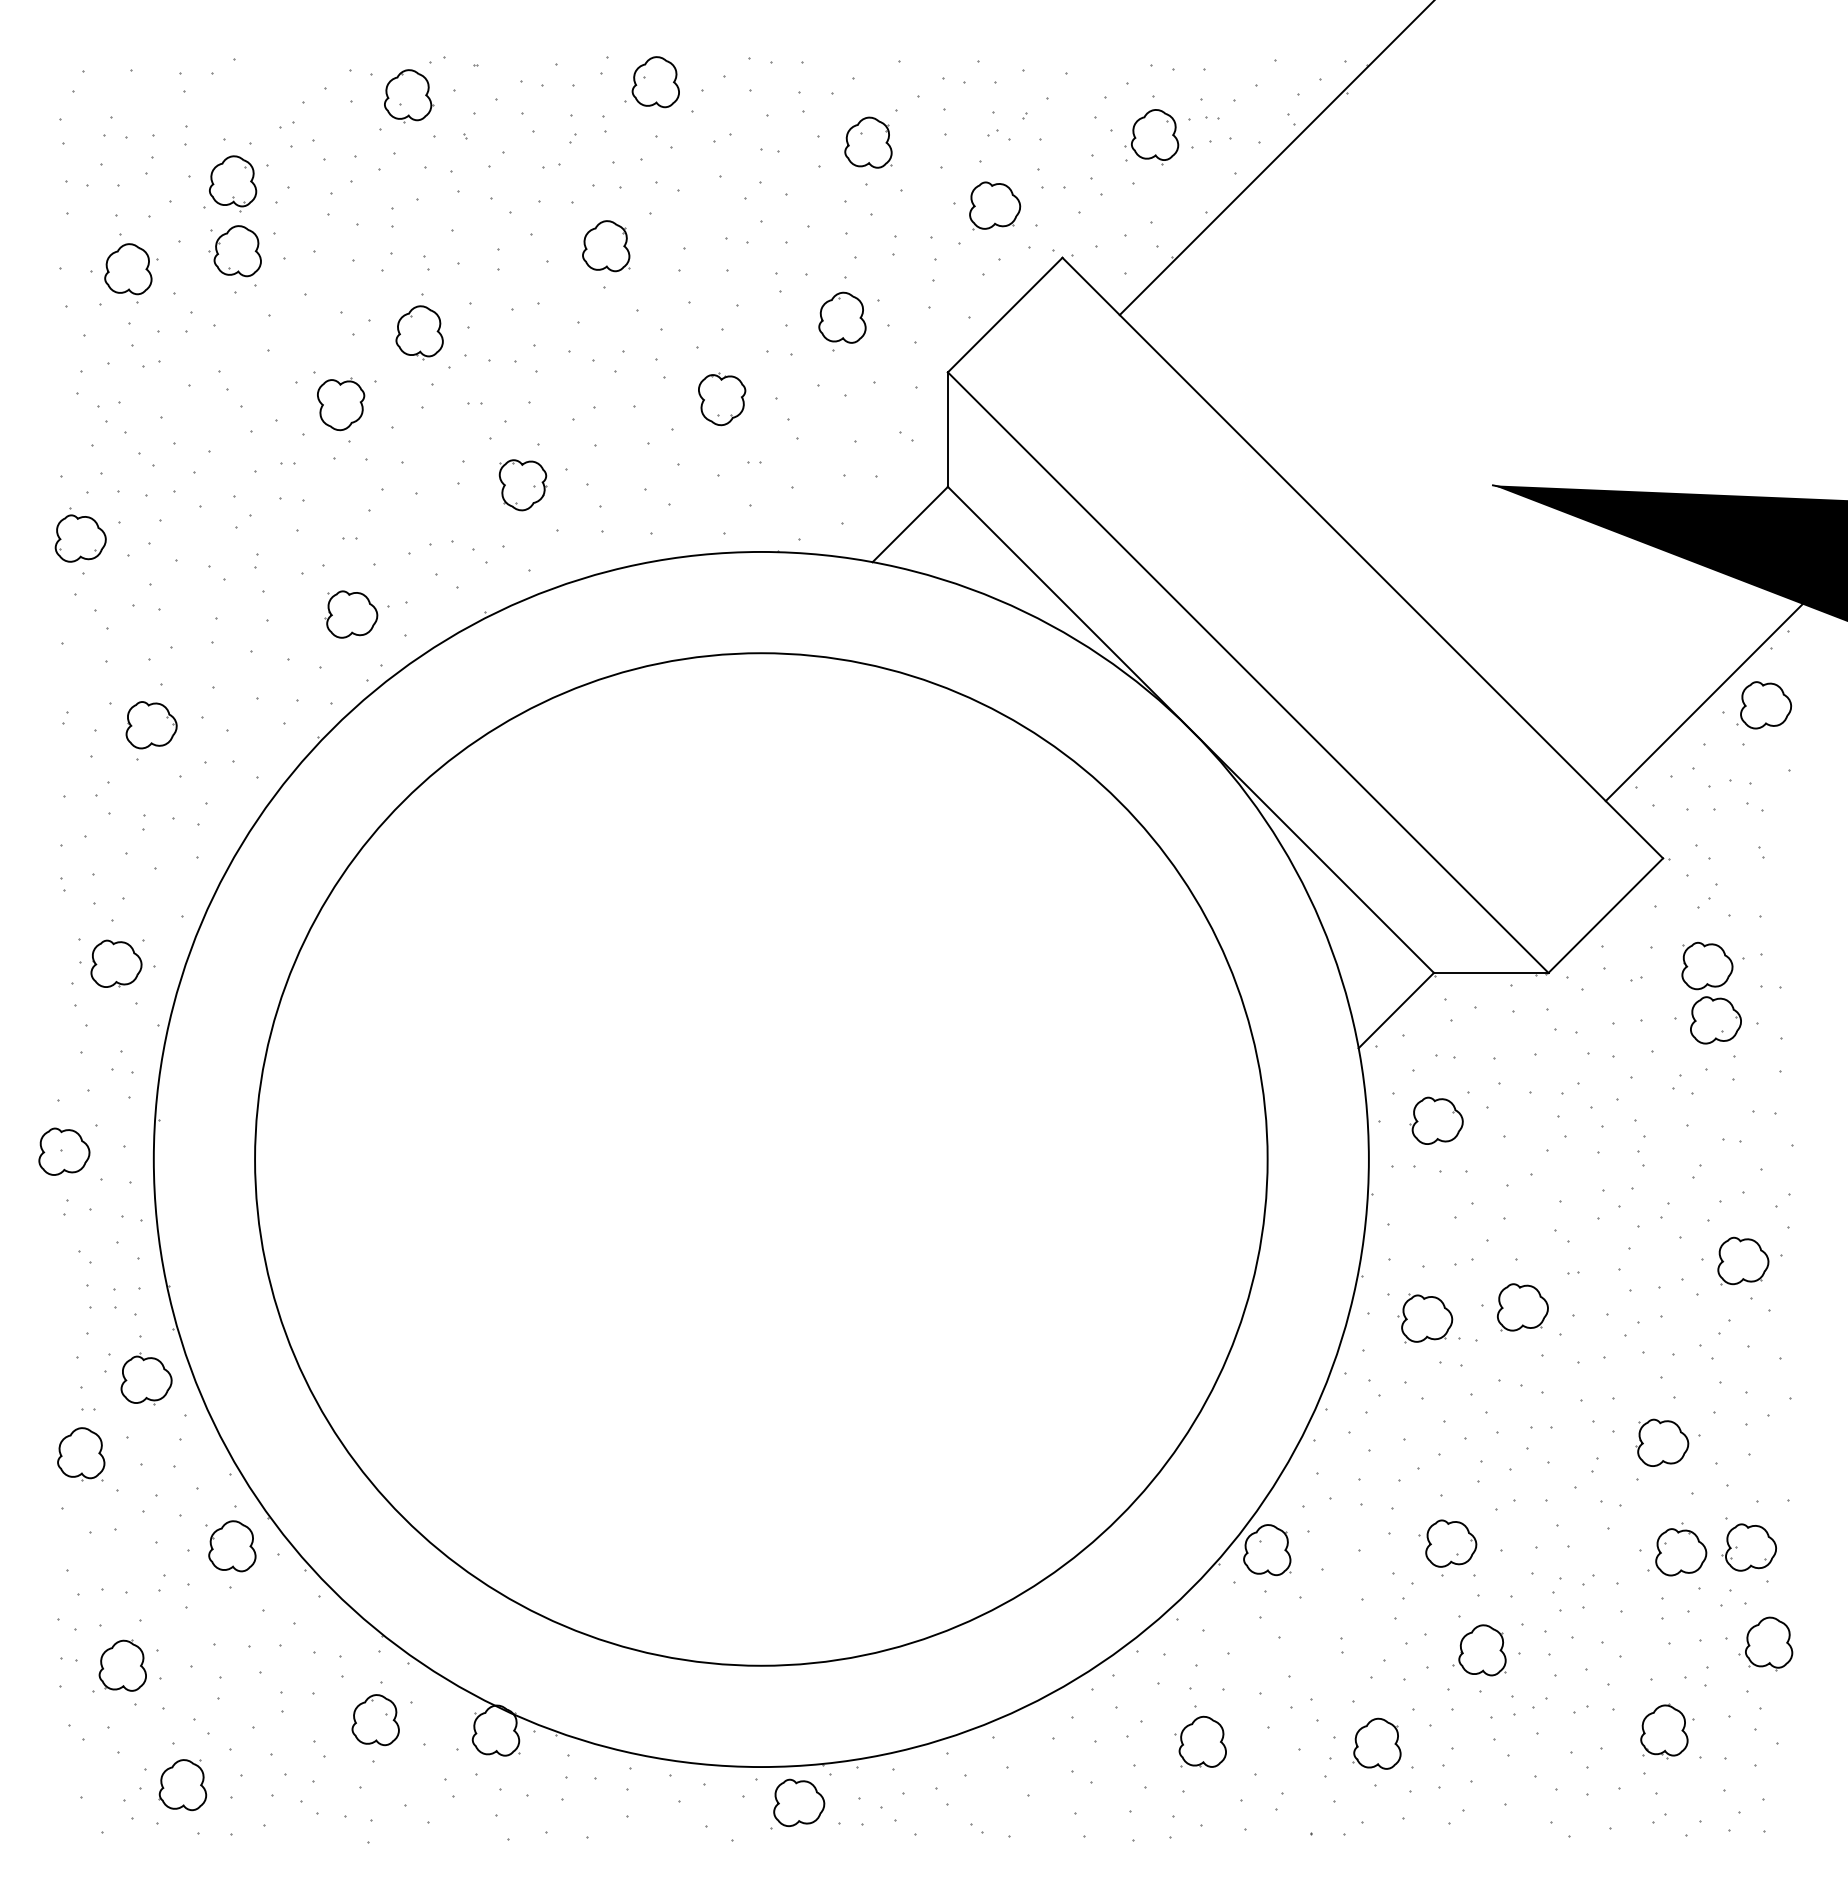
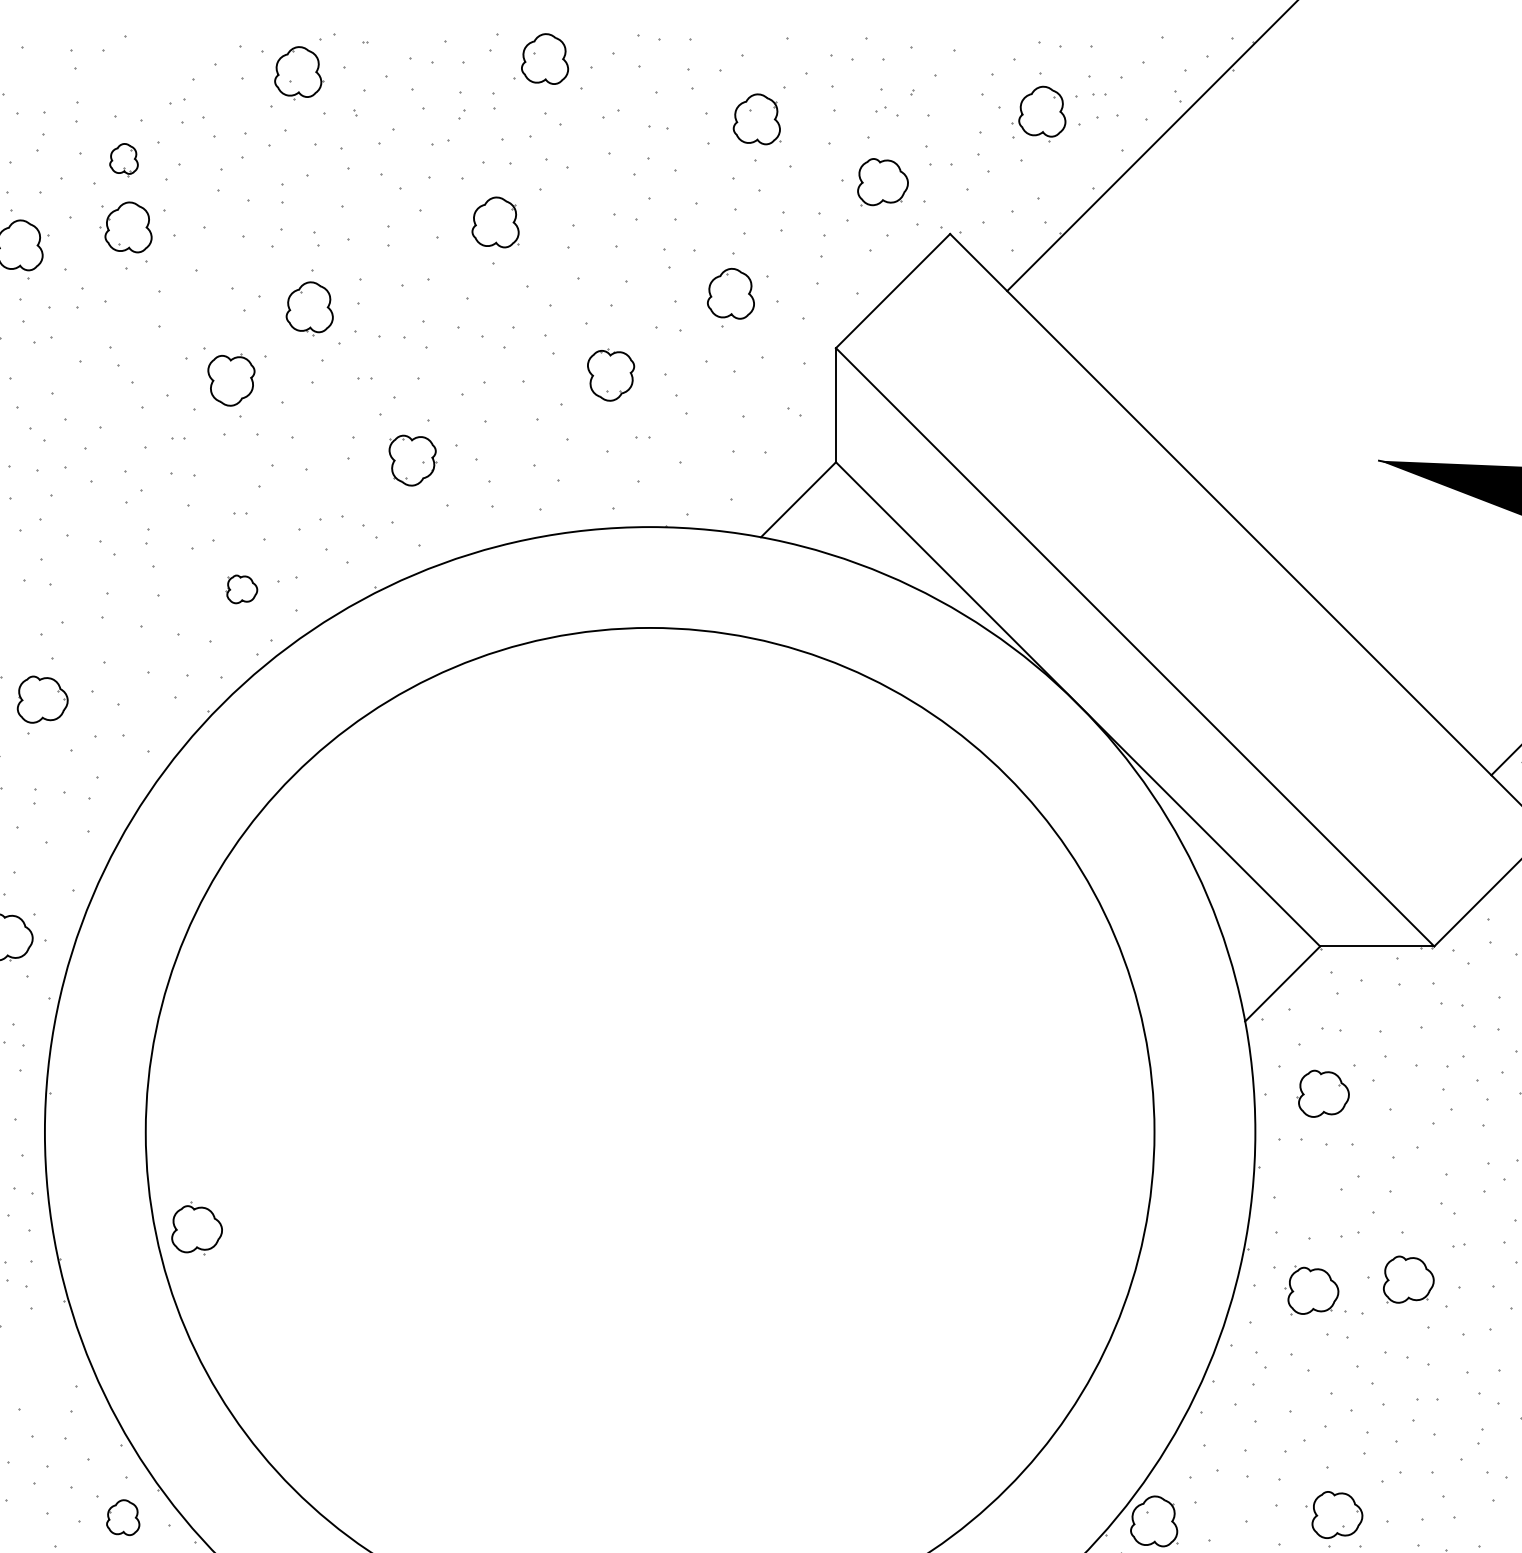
part: (233, 183) -> (124, 160), size x0.6
part: (351, 614) -> (241, 589), size x0.6
part: (146, 1378) -> (197, 1227), moved
part: (232, 1546) -> (123, 1517), size x0.7

